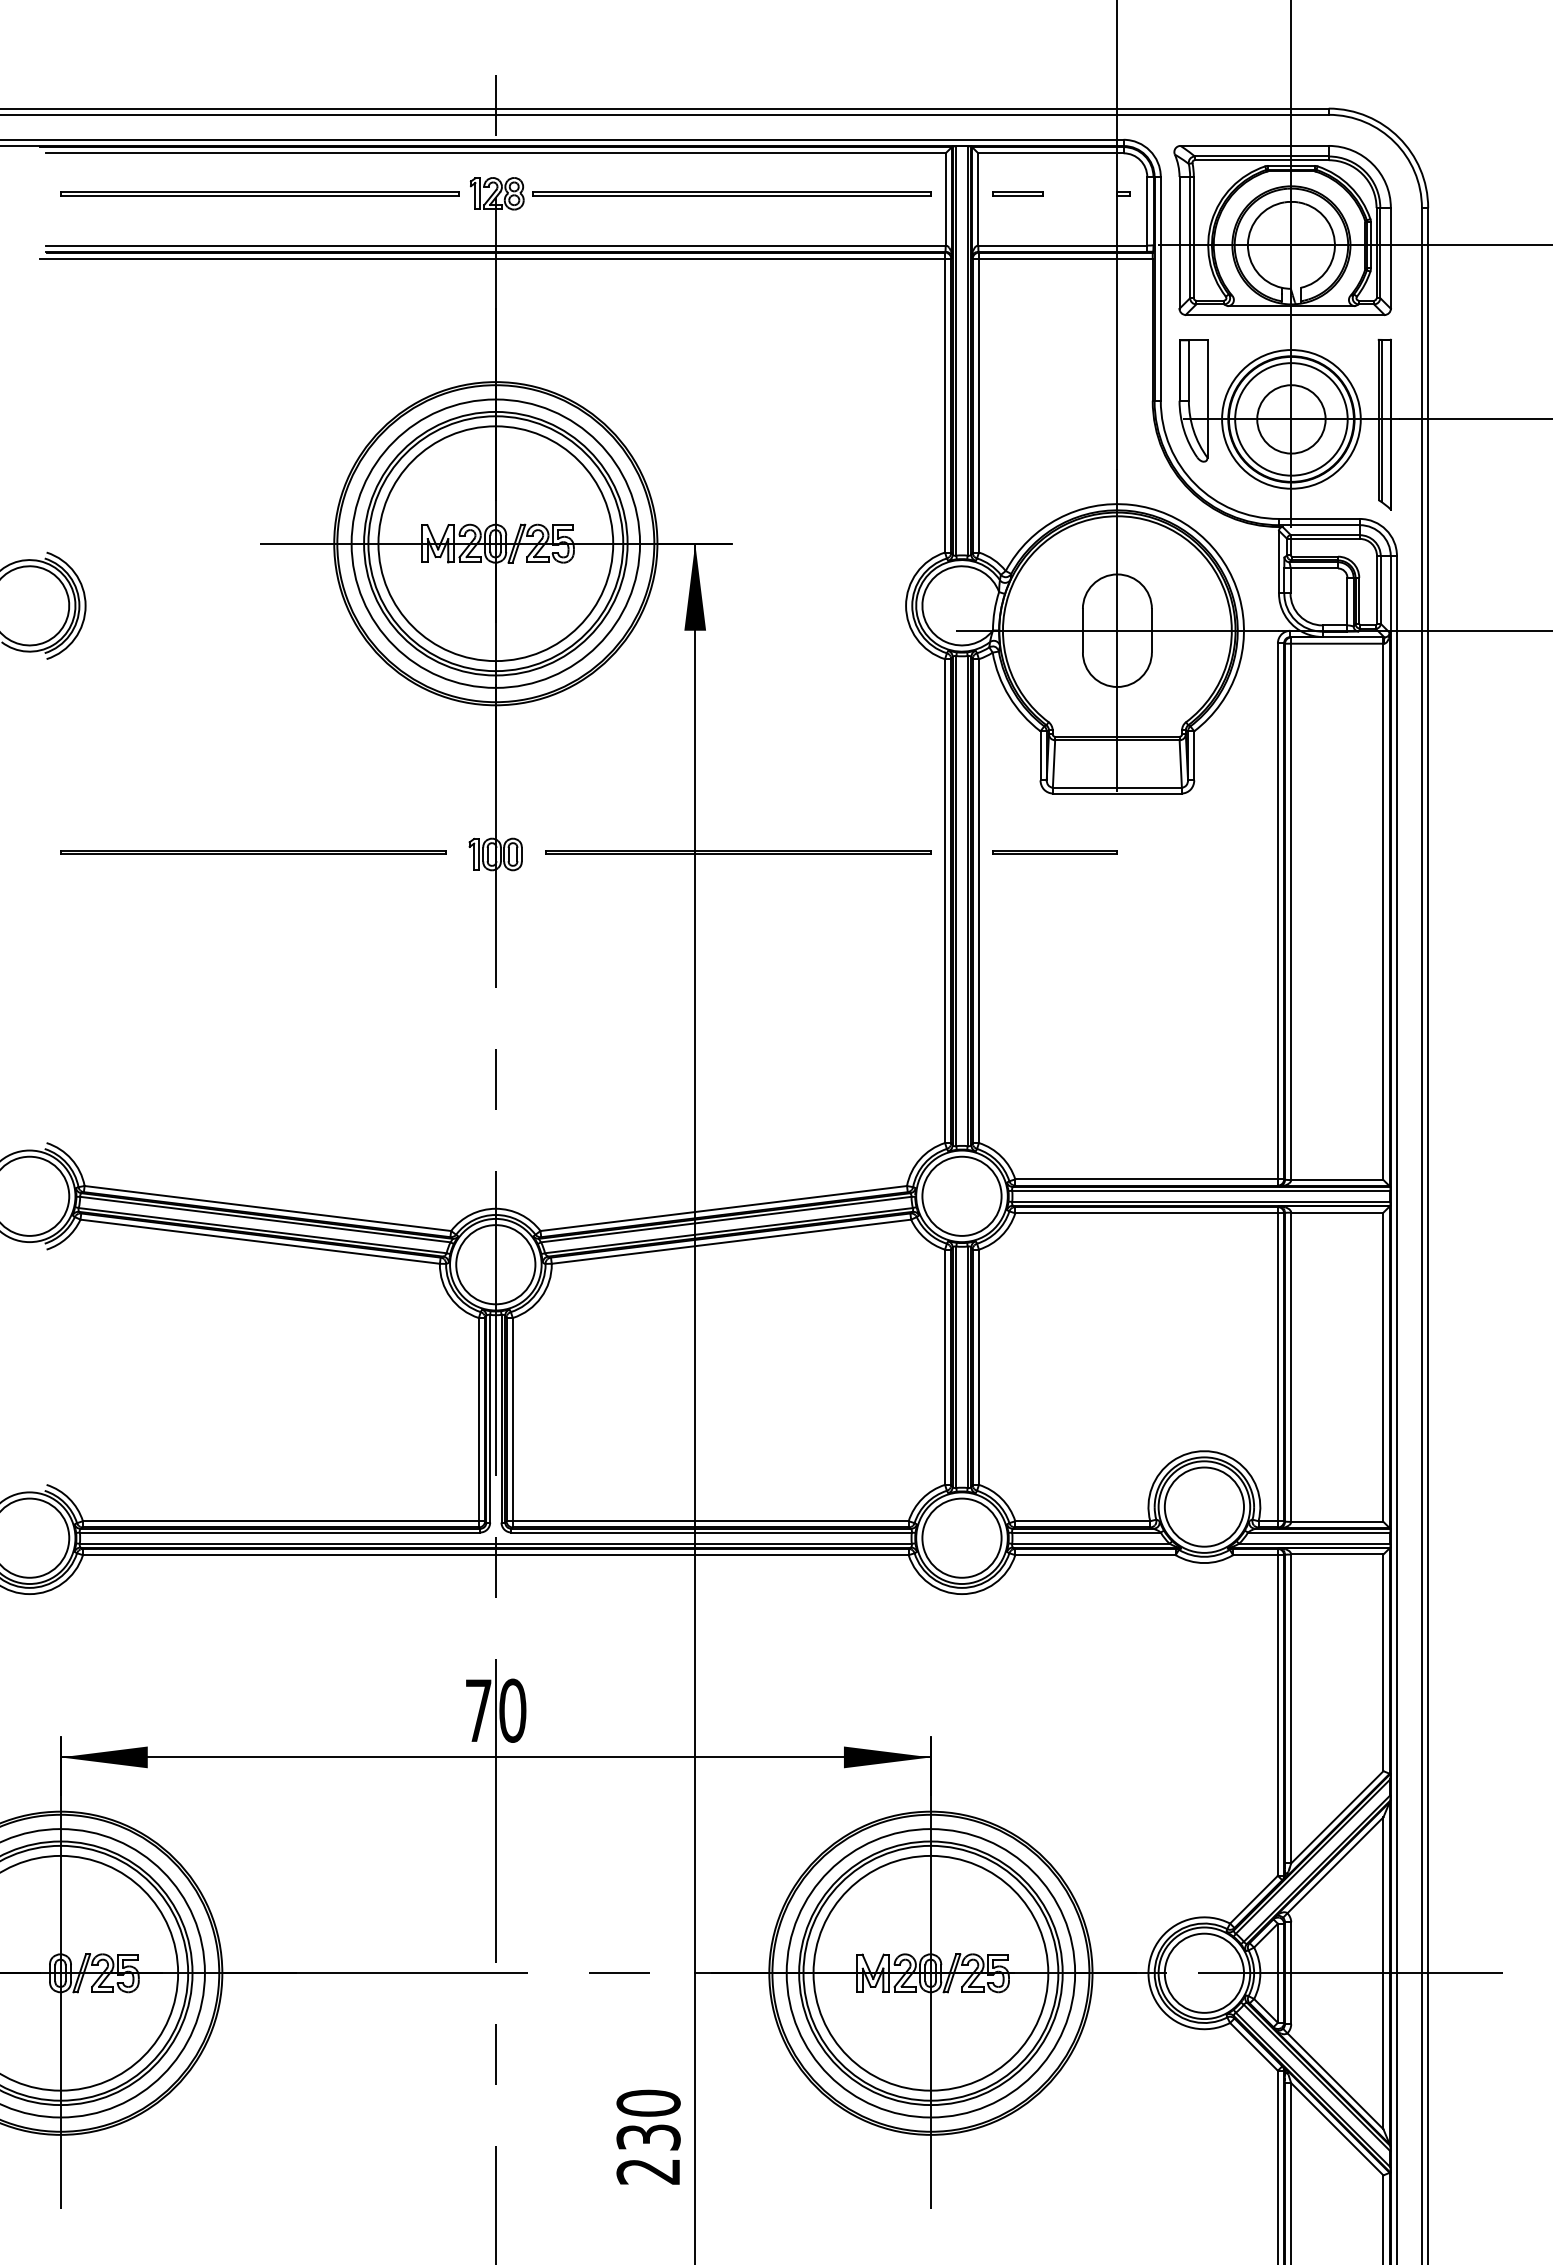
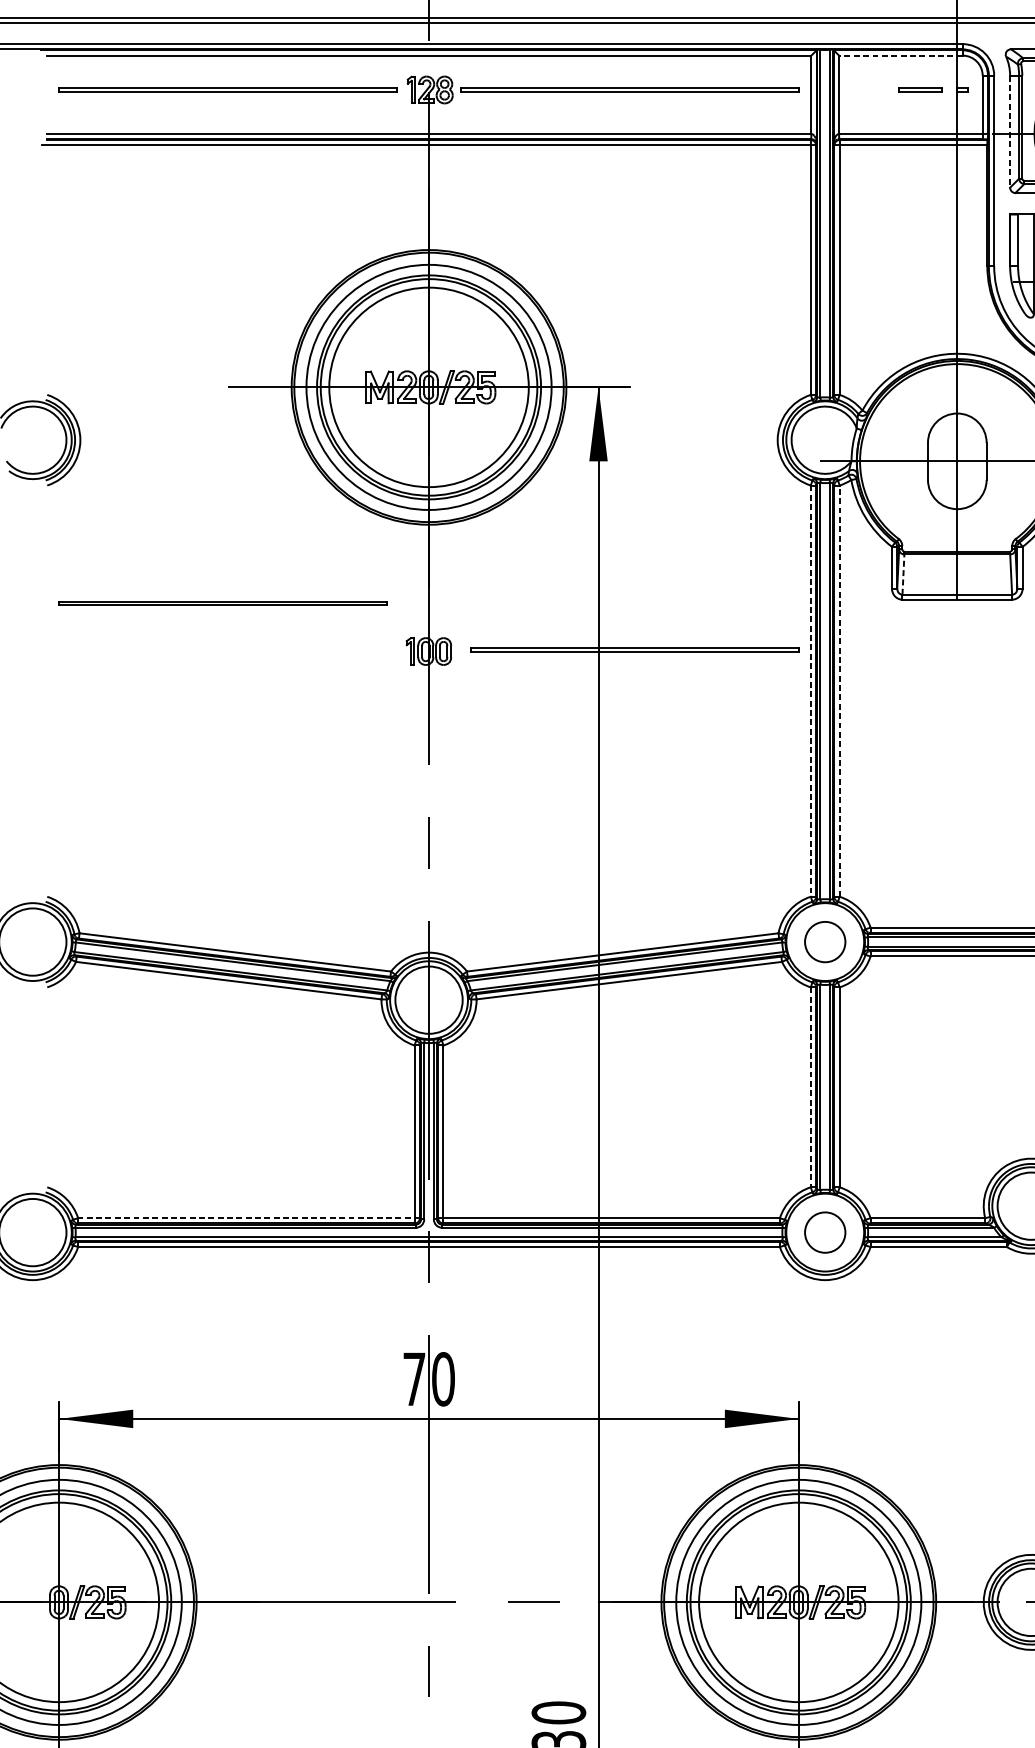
line: (1050, 153) -> (900, 55), solid -> dashed
part: (1017, 193) -> (919, 89), moved
line: (1179, 242) -> (1010, 131), solid -> dashed
line: (1054, 763) -> (903, 574), solid -> dashed
line: (253, 851) -> (223, 602), moved
line: (1054, 851) -> (903, 648), removed
line: (945, 901) -> (811, 691), solid -> dashed
line: (978, 901) -> (839, 691), solid -> dashed
circle: (961, 1195) -> (824, 941), size x0.6
line: (945, 1367) -> (811, 1087), solid -> dashed
line: (283, 1521) -> (248, 1218), solid -> dashed
circle: (961, 1537) -> (824, 1232), size x0.6

